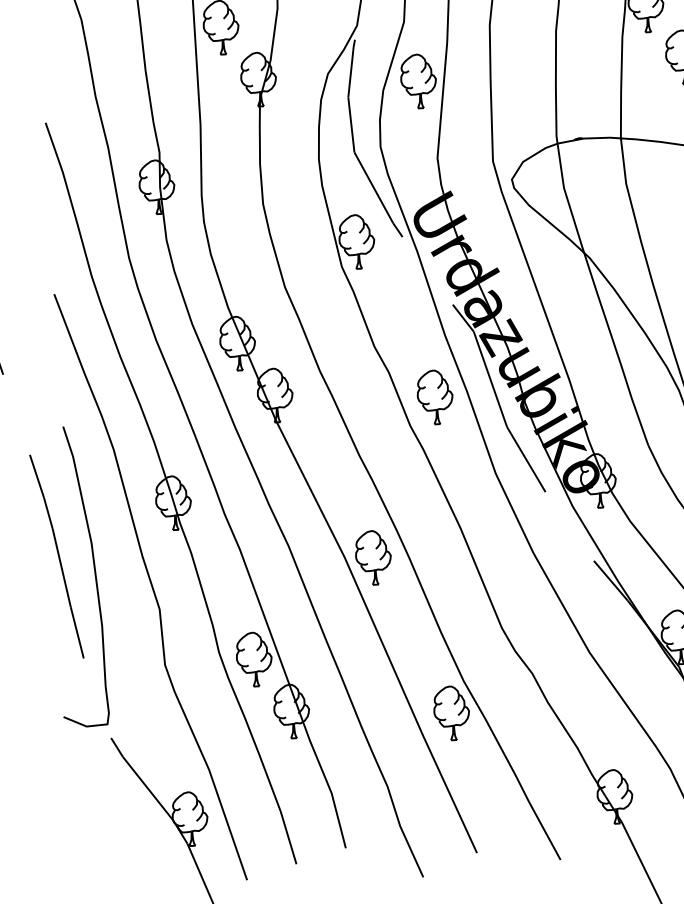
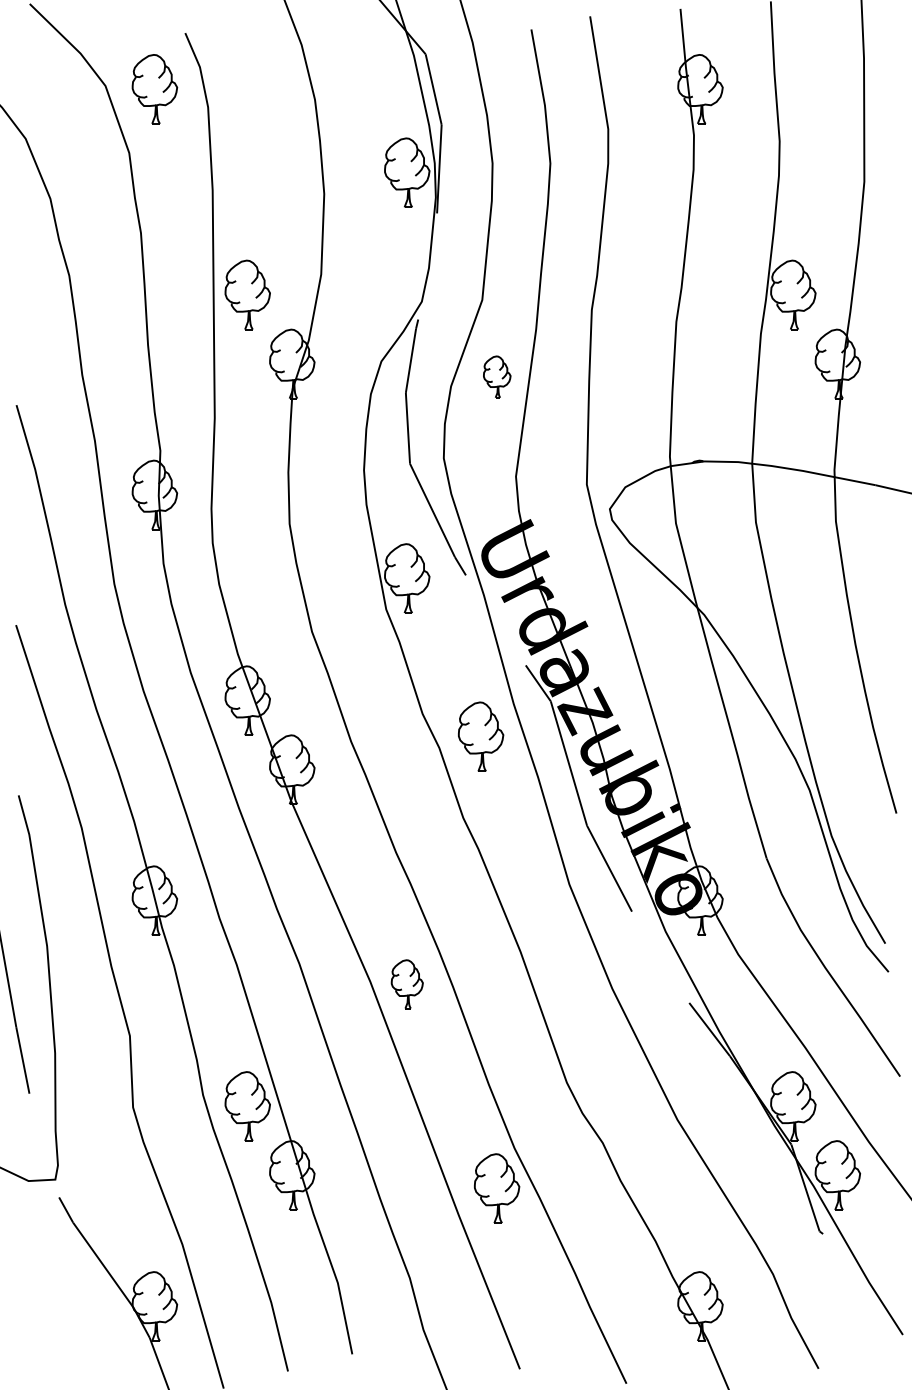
part: (419, 80) -> (497, 376), size x0.6
part: (435, 397) -> (481, 736), moved
part: (373, 558) -> (407, 984), size x0.7

